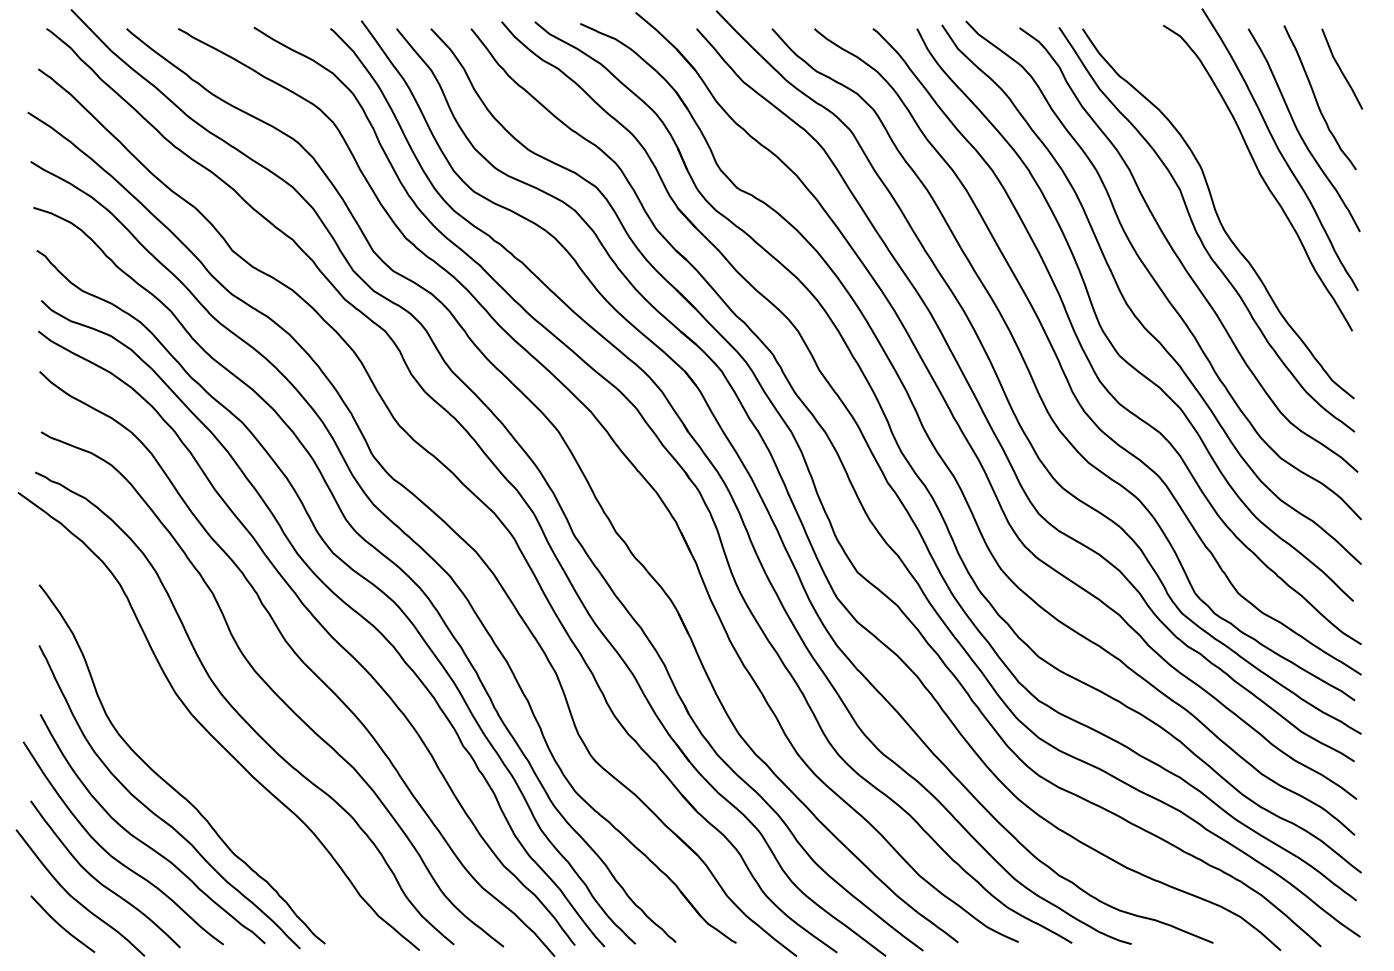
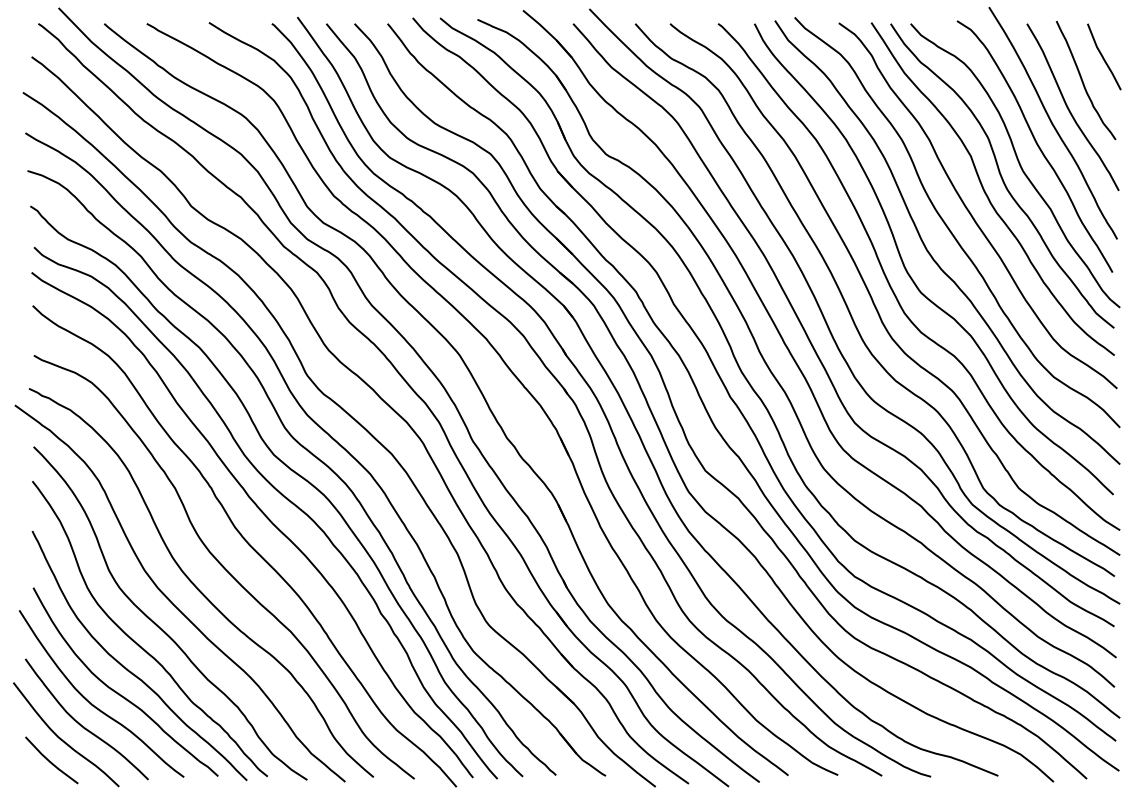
curve: (1237, 198) -> (1018, 163), added
curve: (192, 760) -> (158, 625), added

